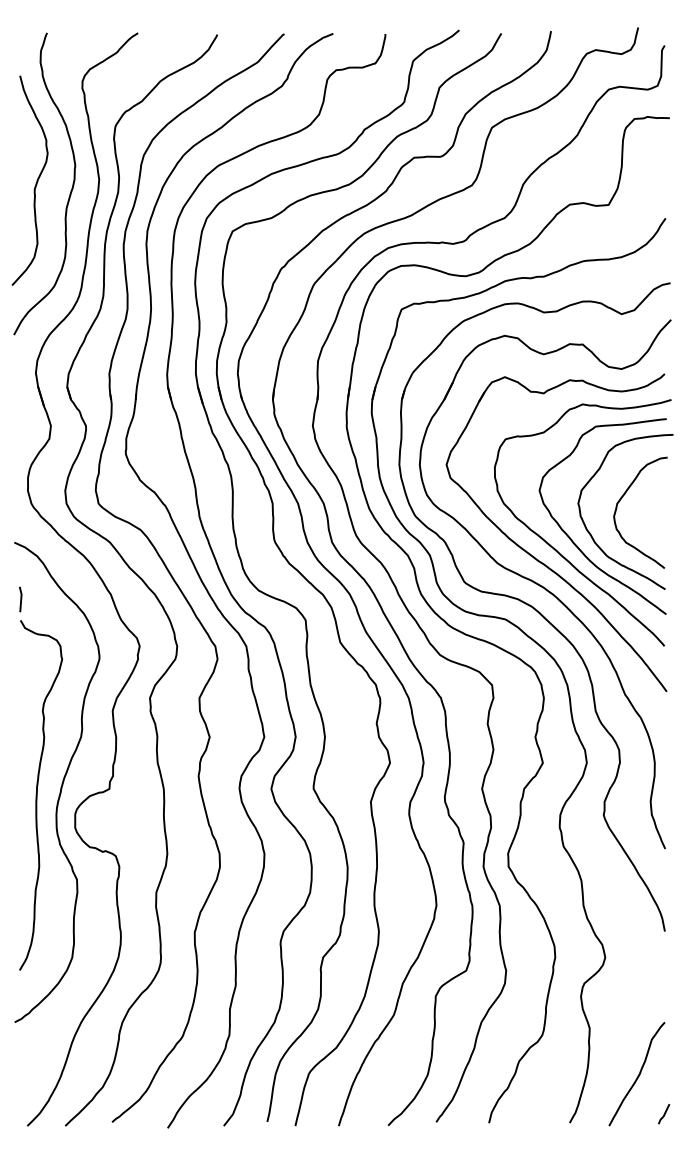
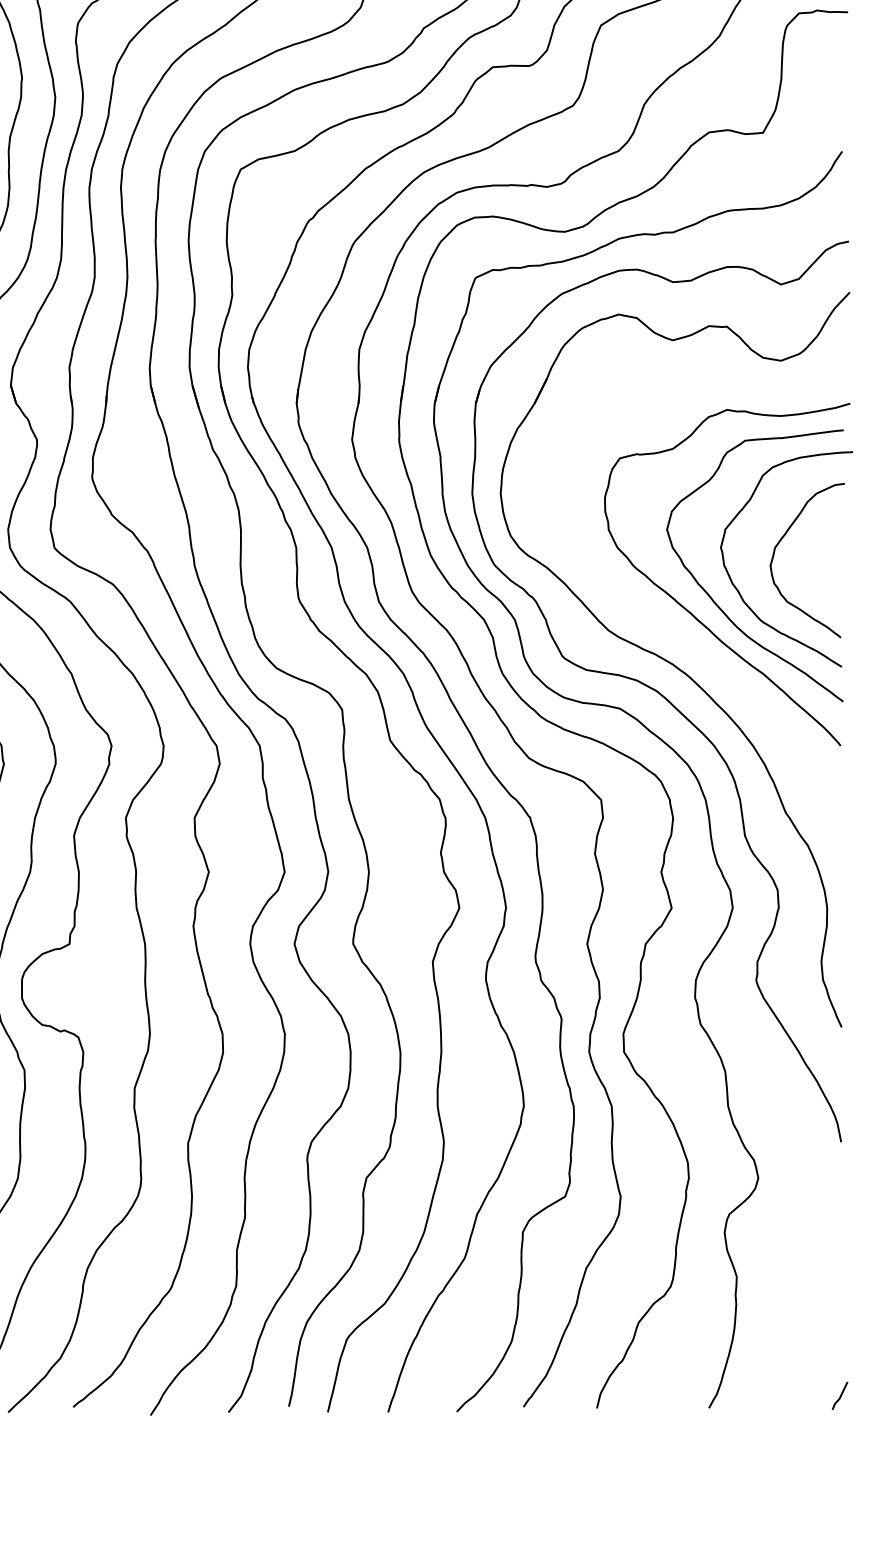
part: (538, 559) -> (665, 625), removed
curve: (637, 1075) -> (803, 1342), removed

